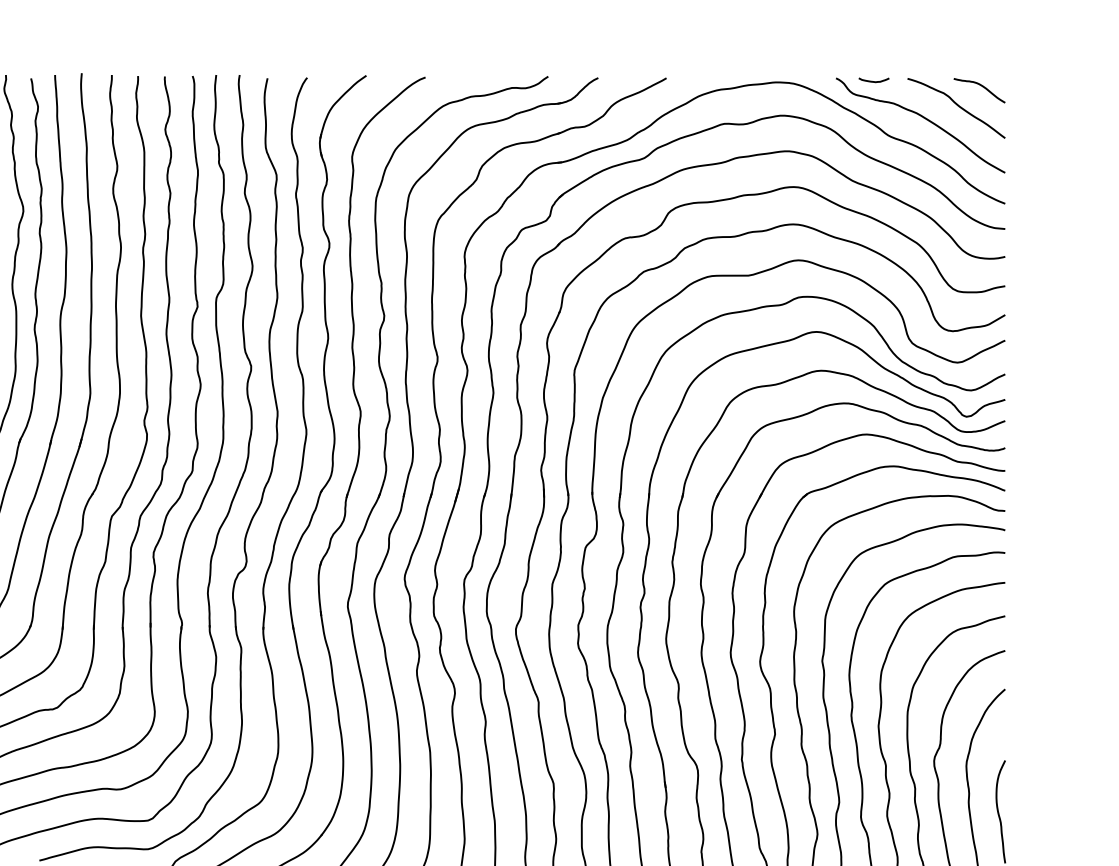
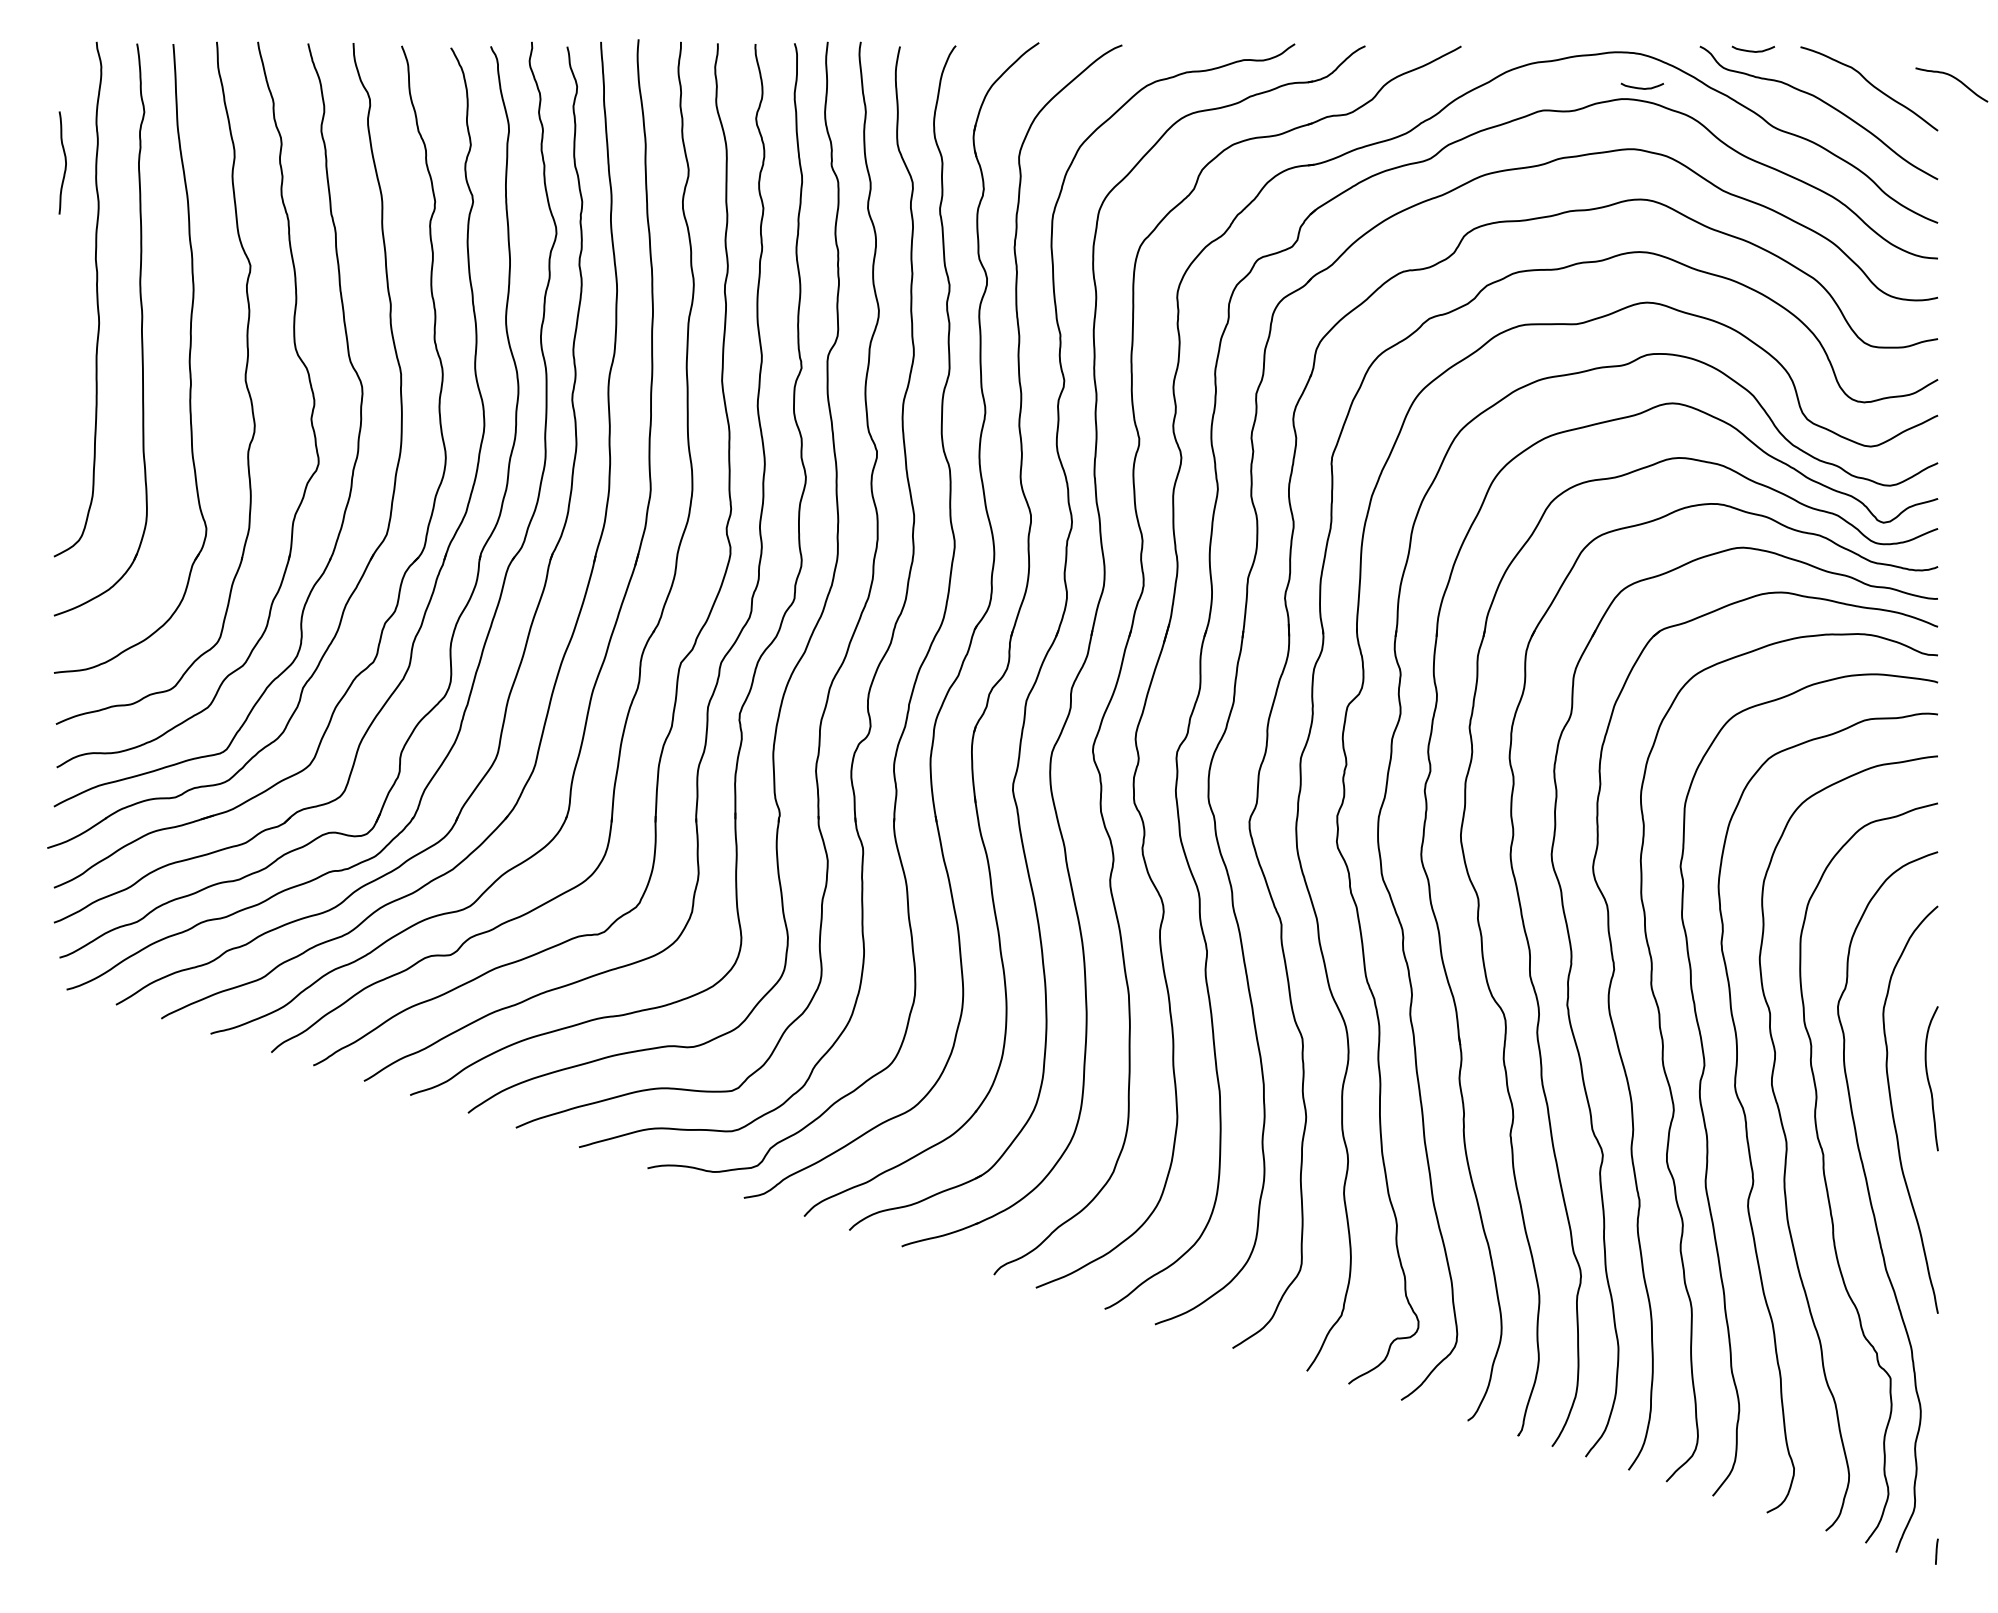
curve: (980, 86) -> (1953, 78), moved
curve: (795, 107) -> (1642, 87), added

